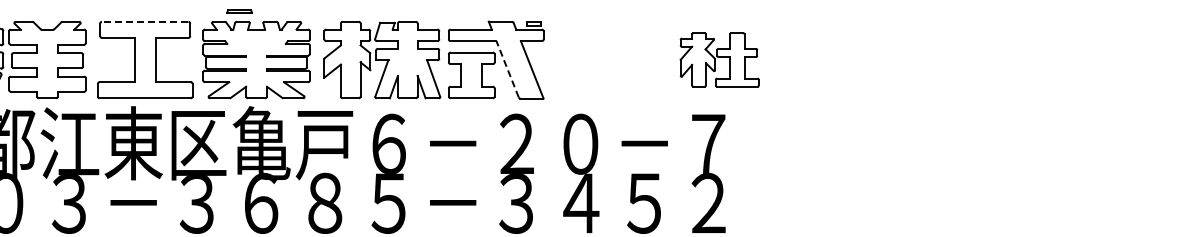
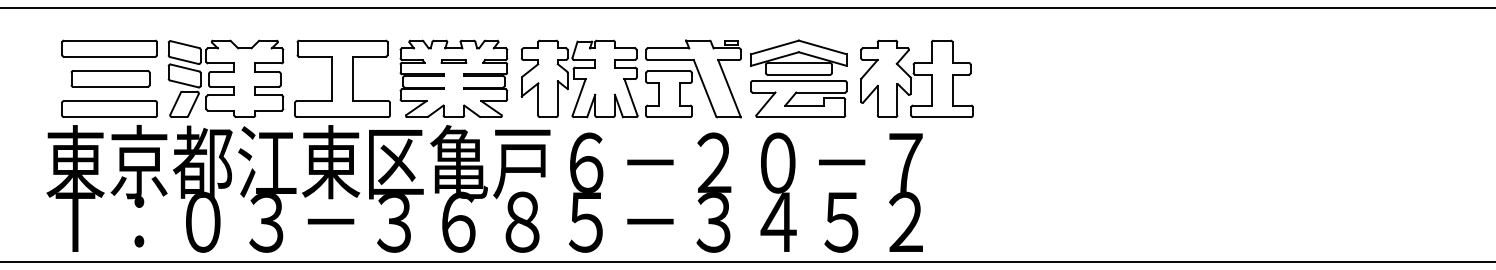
line: (239, 10) -> (453, 60), moved
line: (145, 21) -> (342, 40), dashed -> solid
part: (601, 59) -> (798, 78), added
part: (719, 59) -> (916, 78), size x1.43
line: (507, 68) -> (704, 87), dashed -> solid

